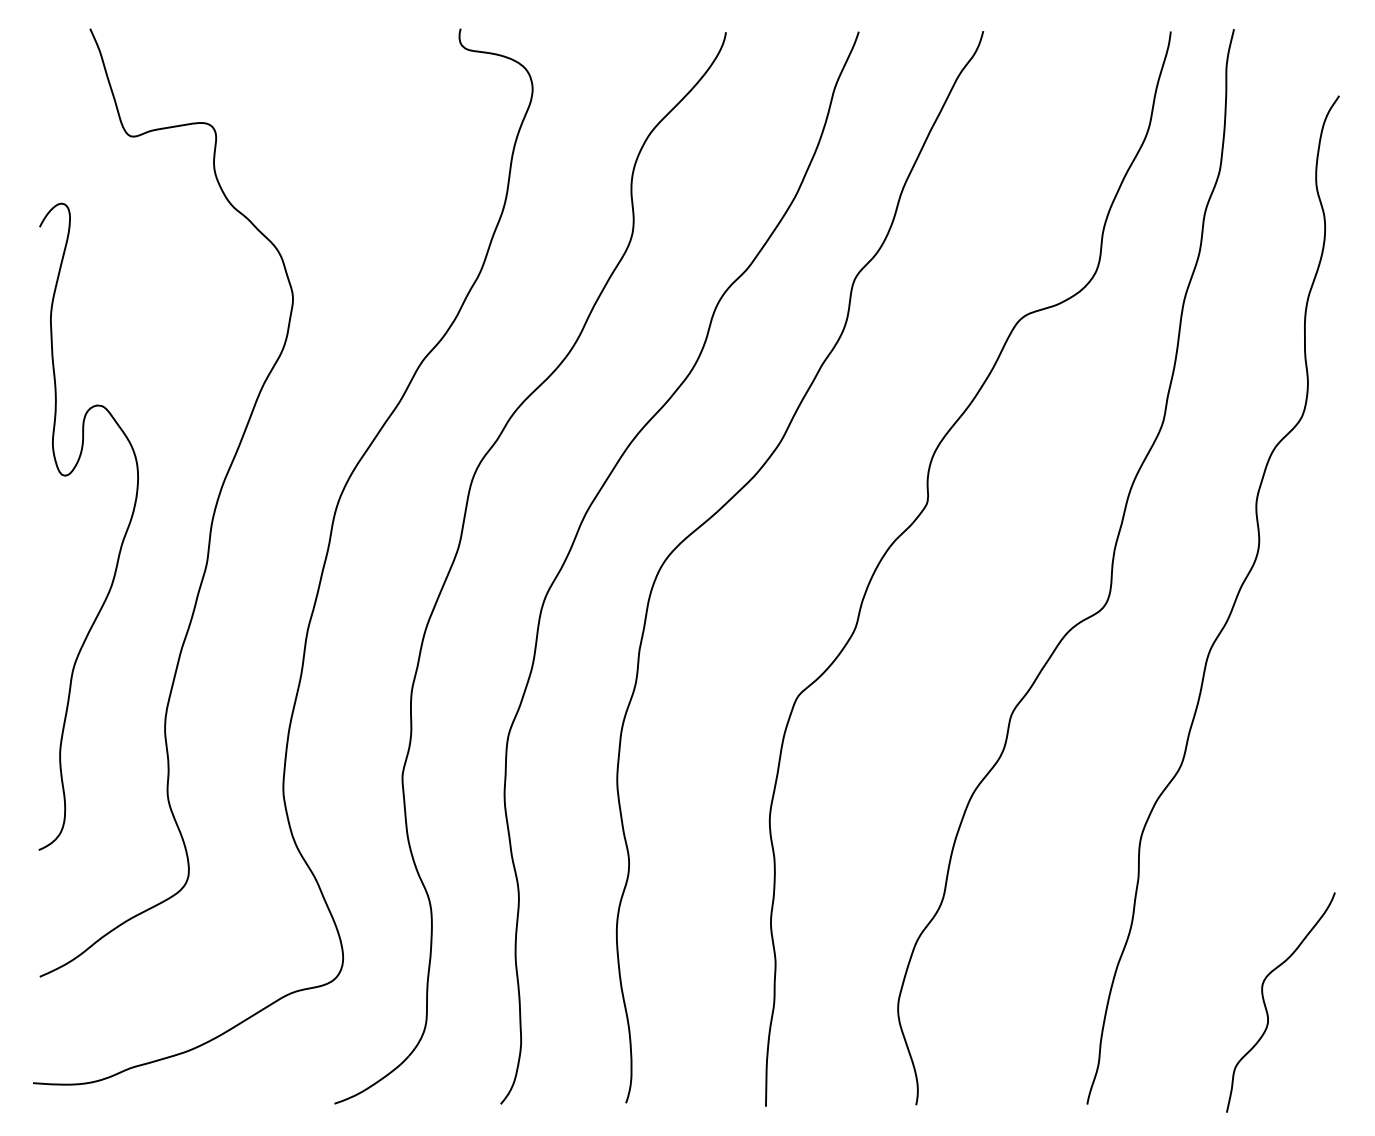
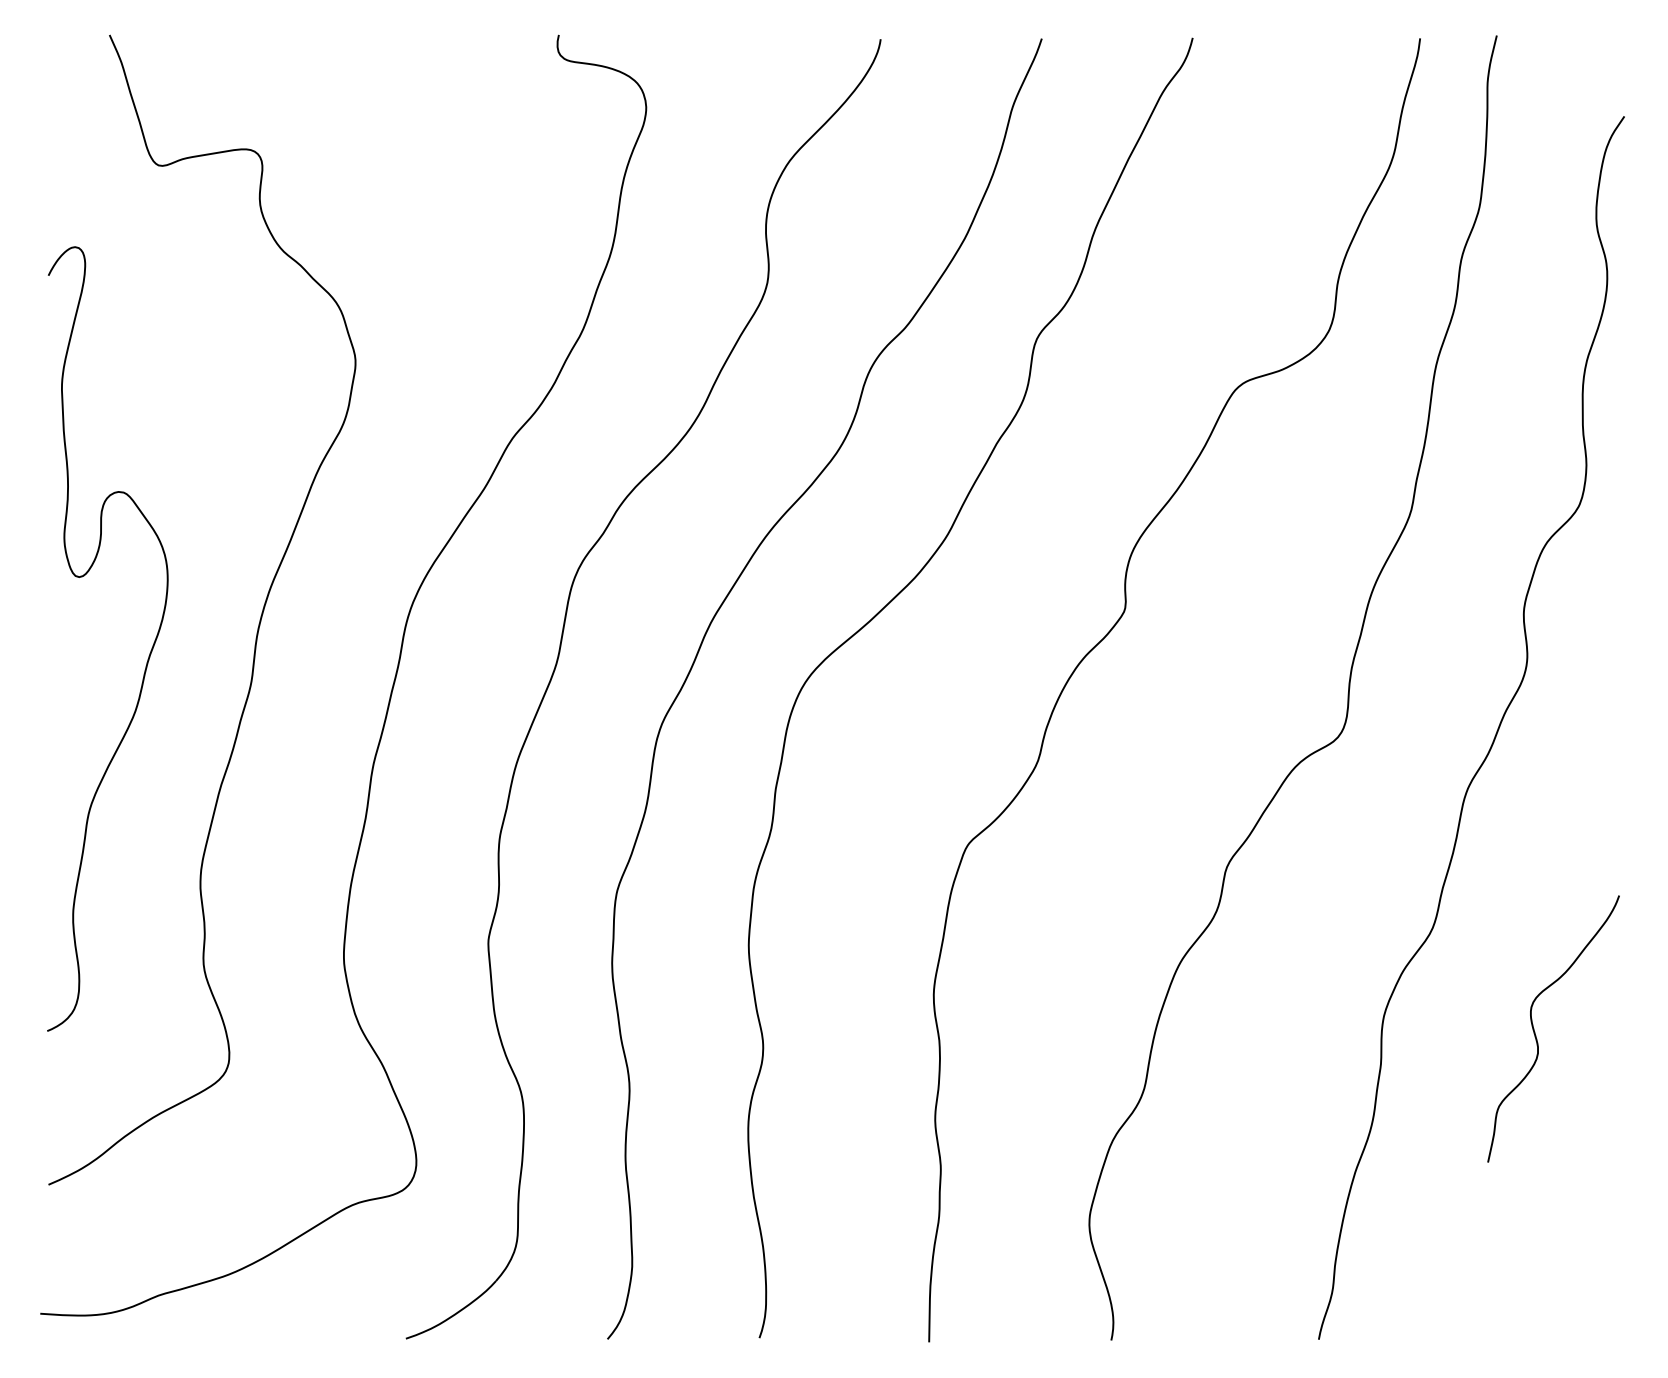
curve: (1266, 1007) -> (1536, 1035), moved

